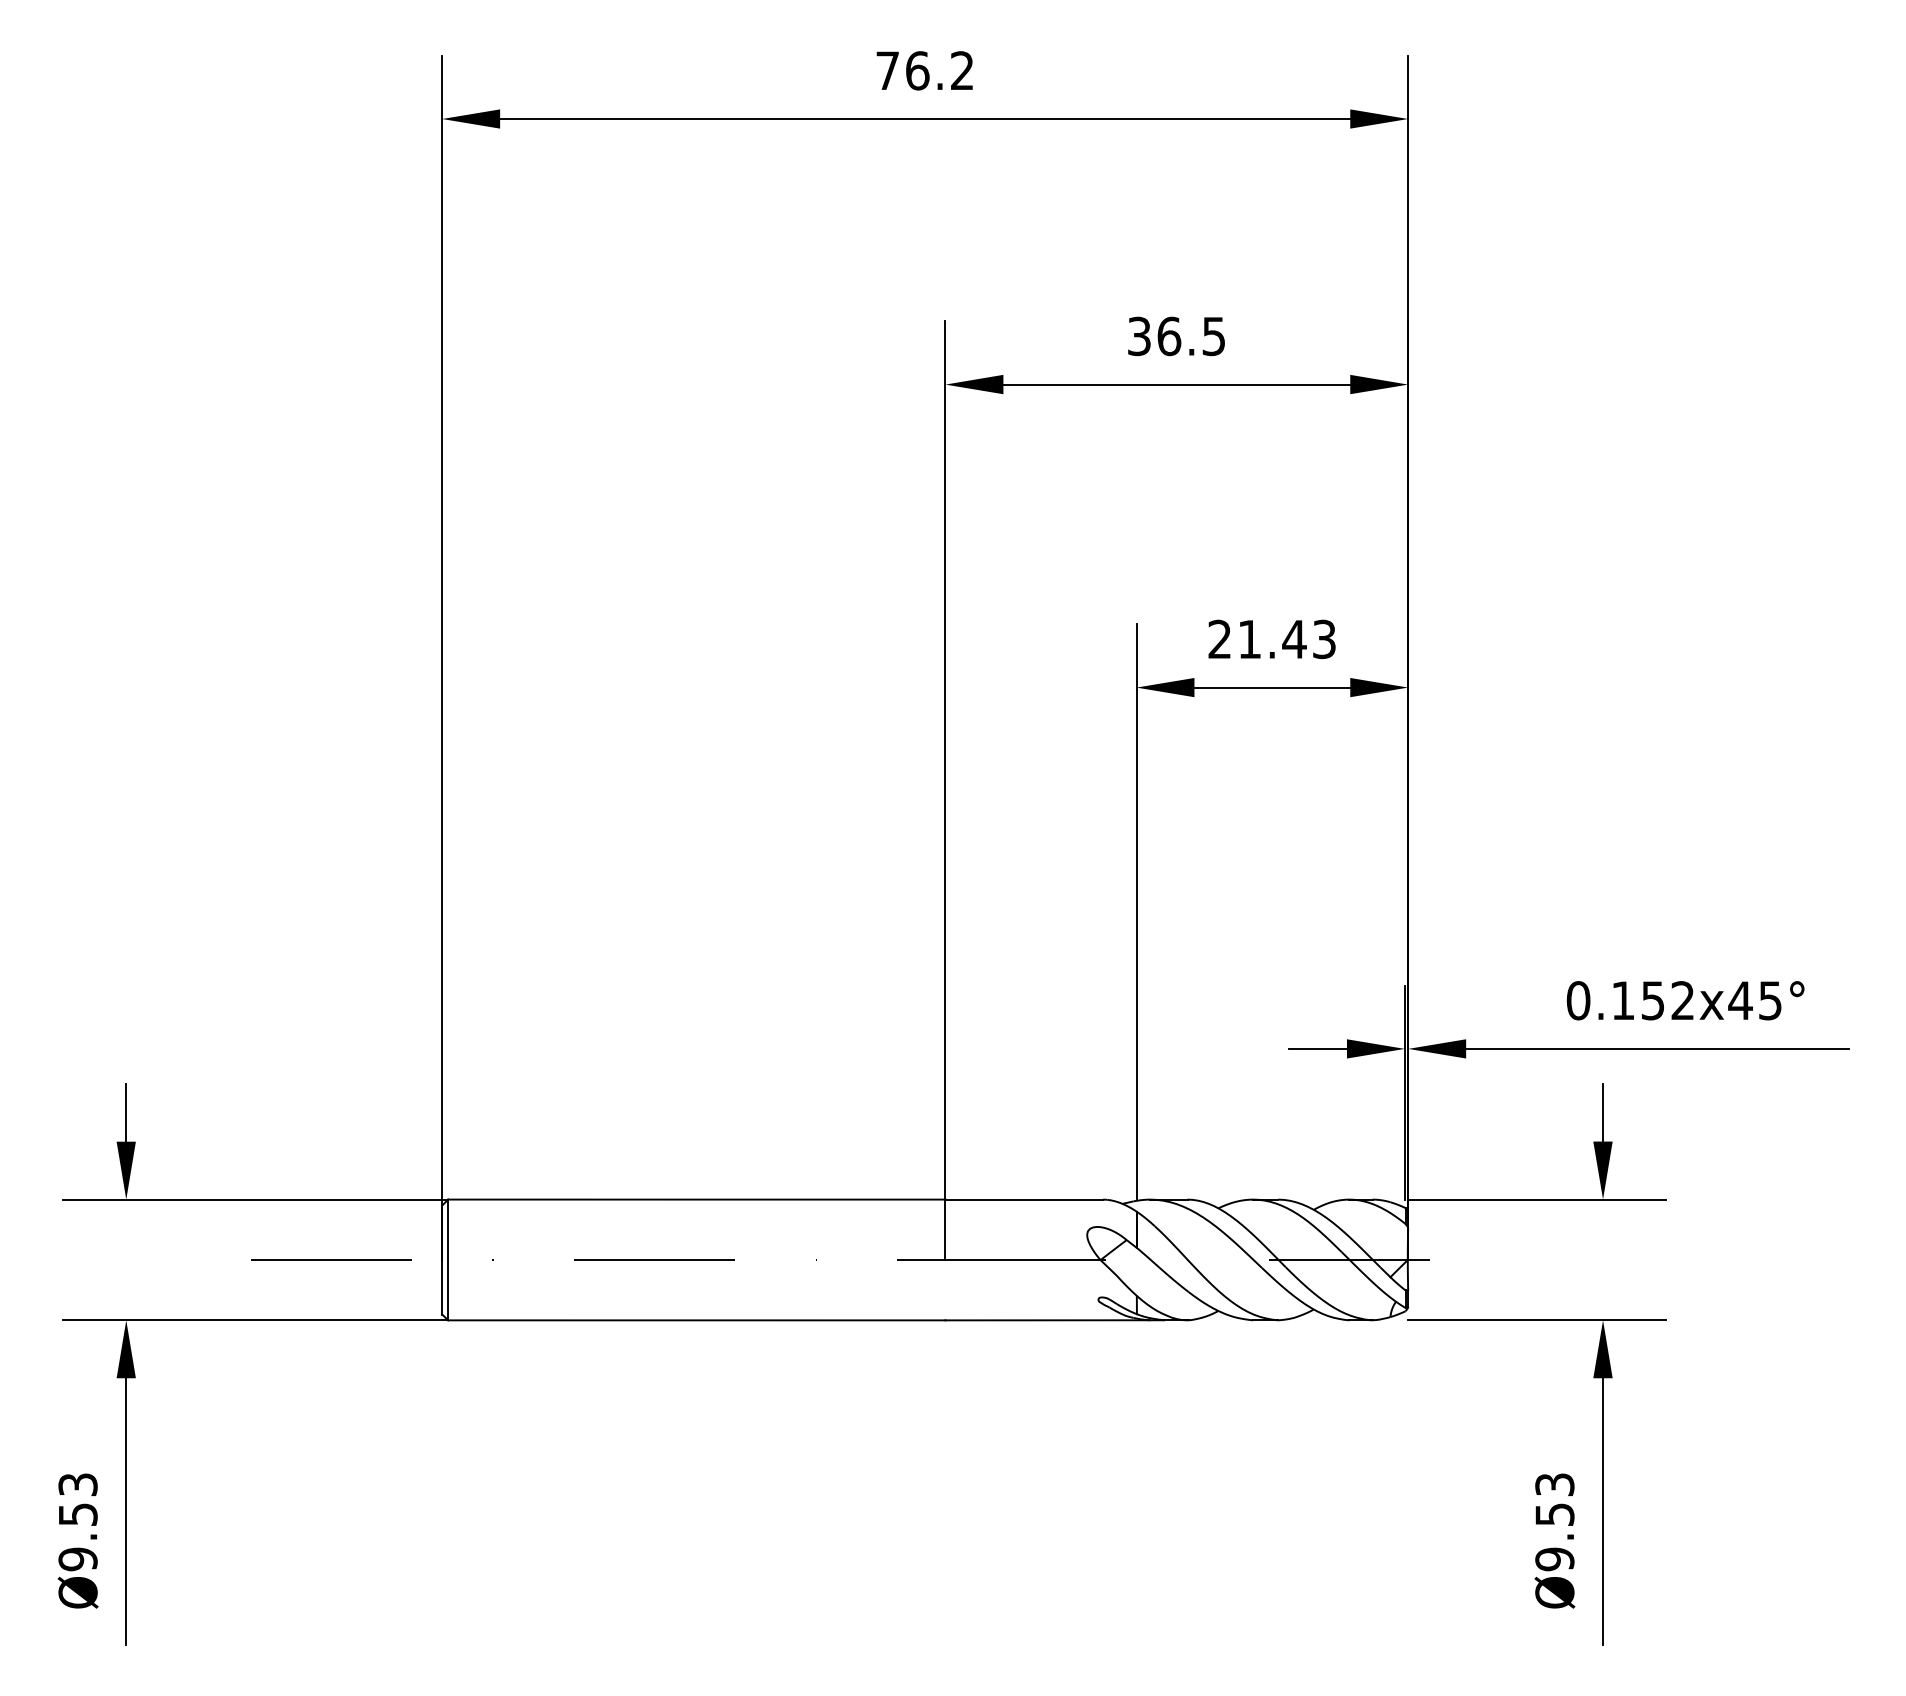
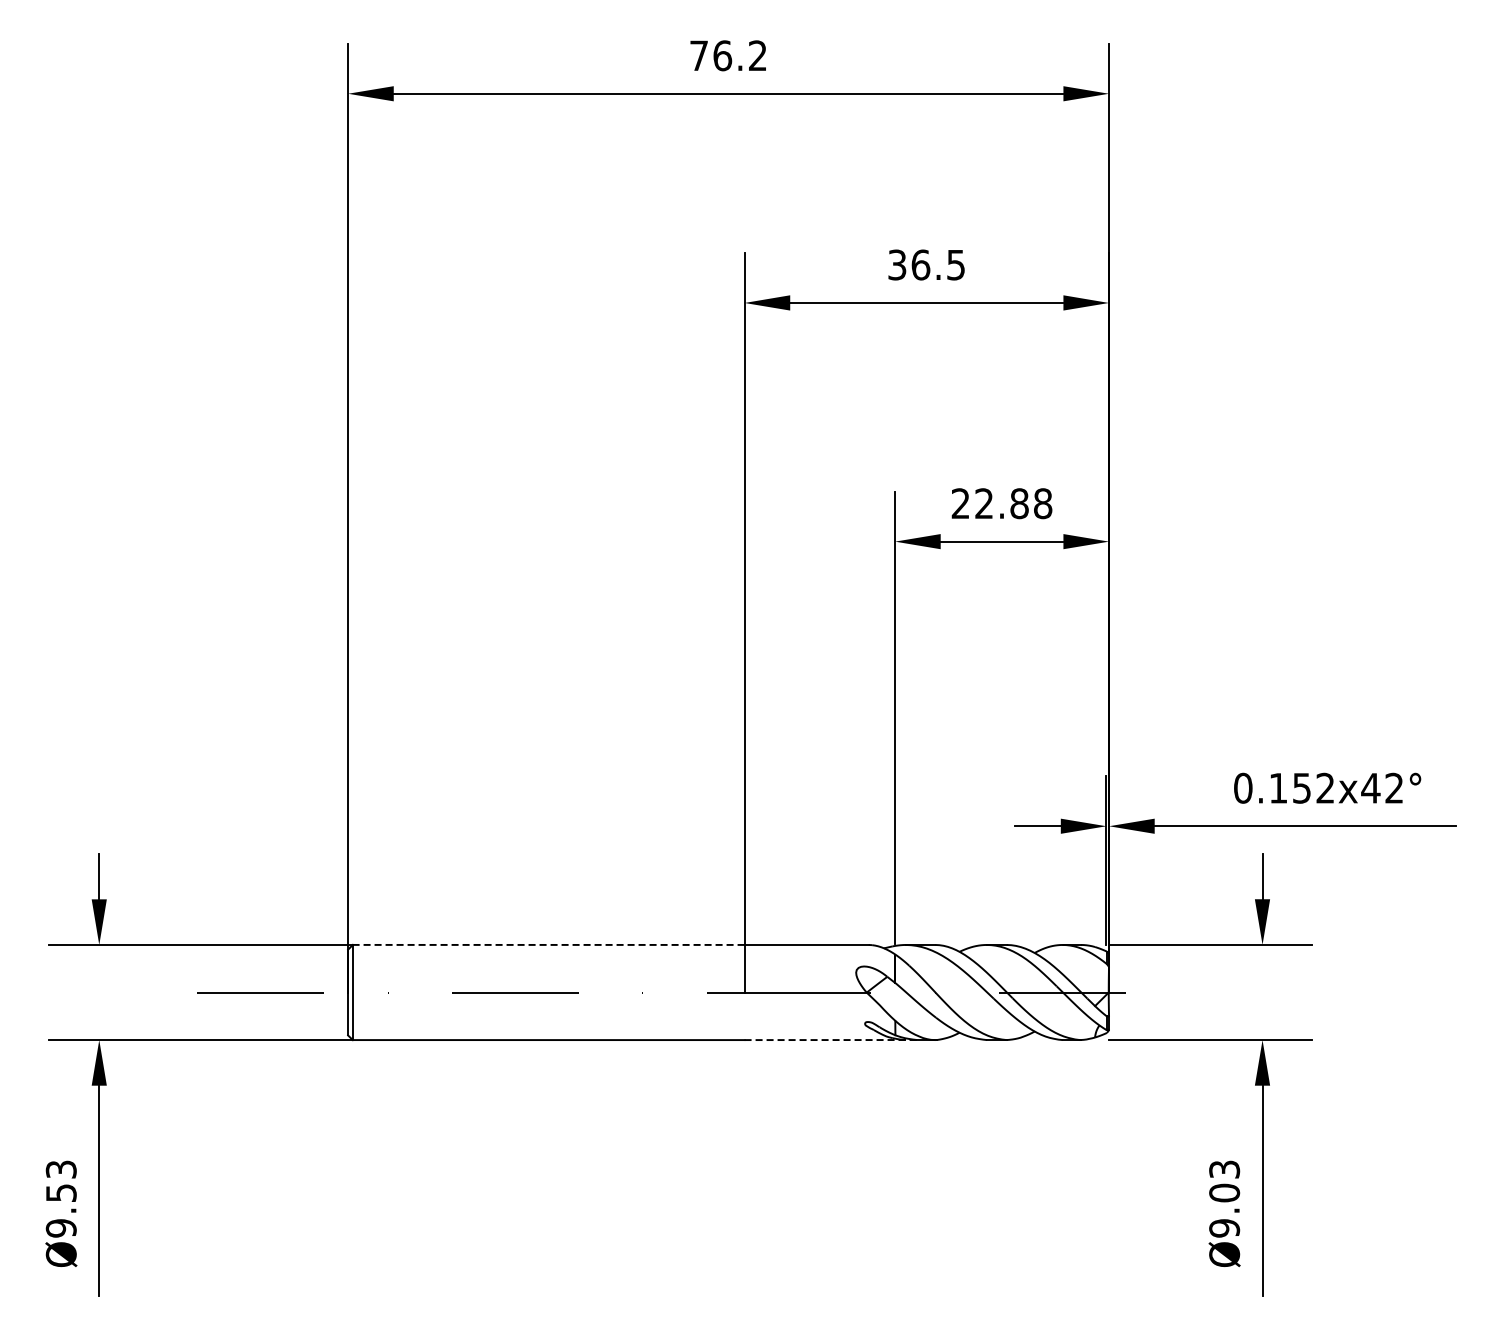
text: (1286, 639) -> (1013, 503), 21.43 -> 22.88
text: (1769, 999) -> (1393, 787), 0.152x45° -> 0.152x42°
line: (696, 1199) -> (548, 944), solid -> dashed
line: (1055, 1320) -> (831, 1040), solid -> dashed
text: (1554, 1513) -> (1224, 1192), Ø9.53 -> Ø9.03

